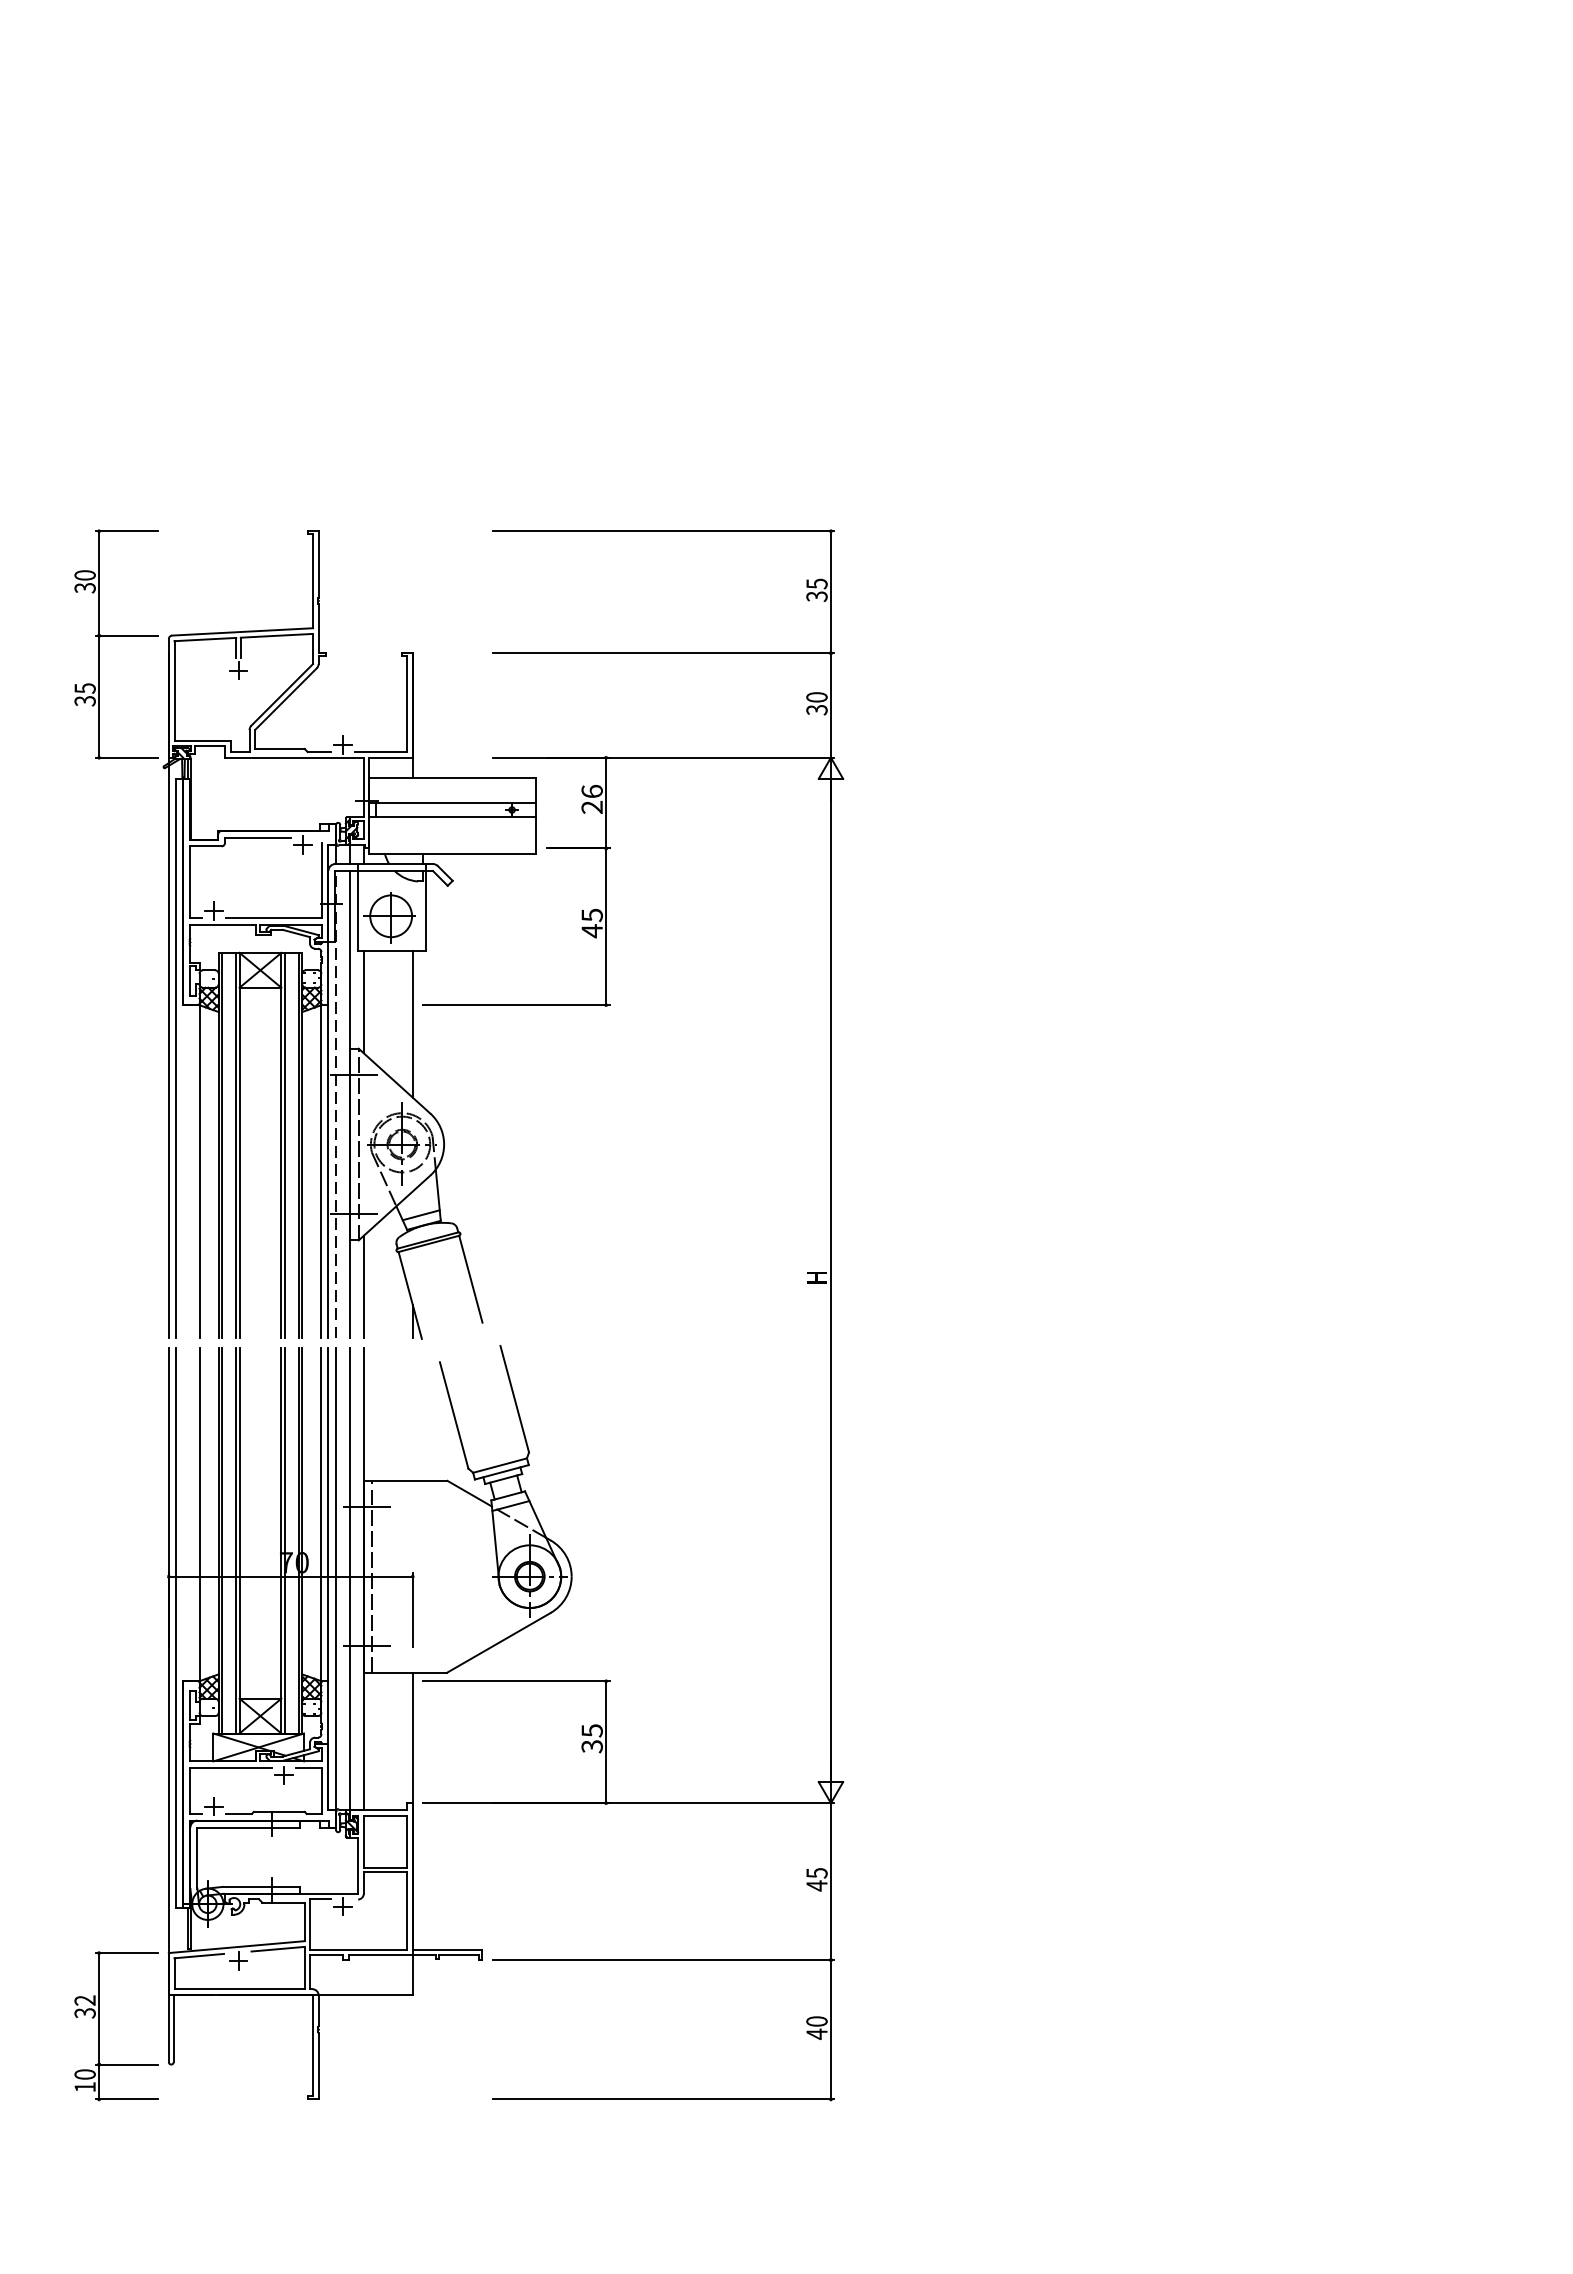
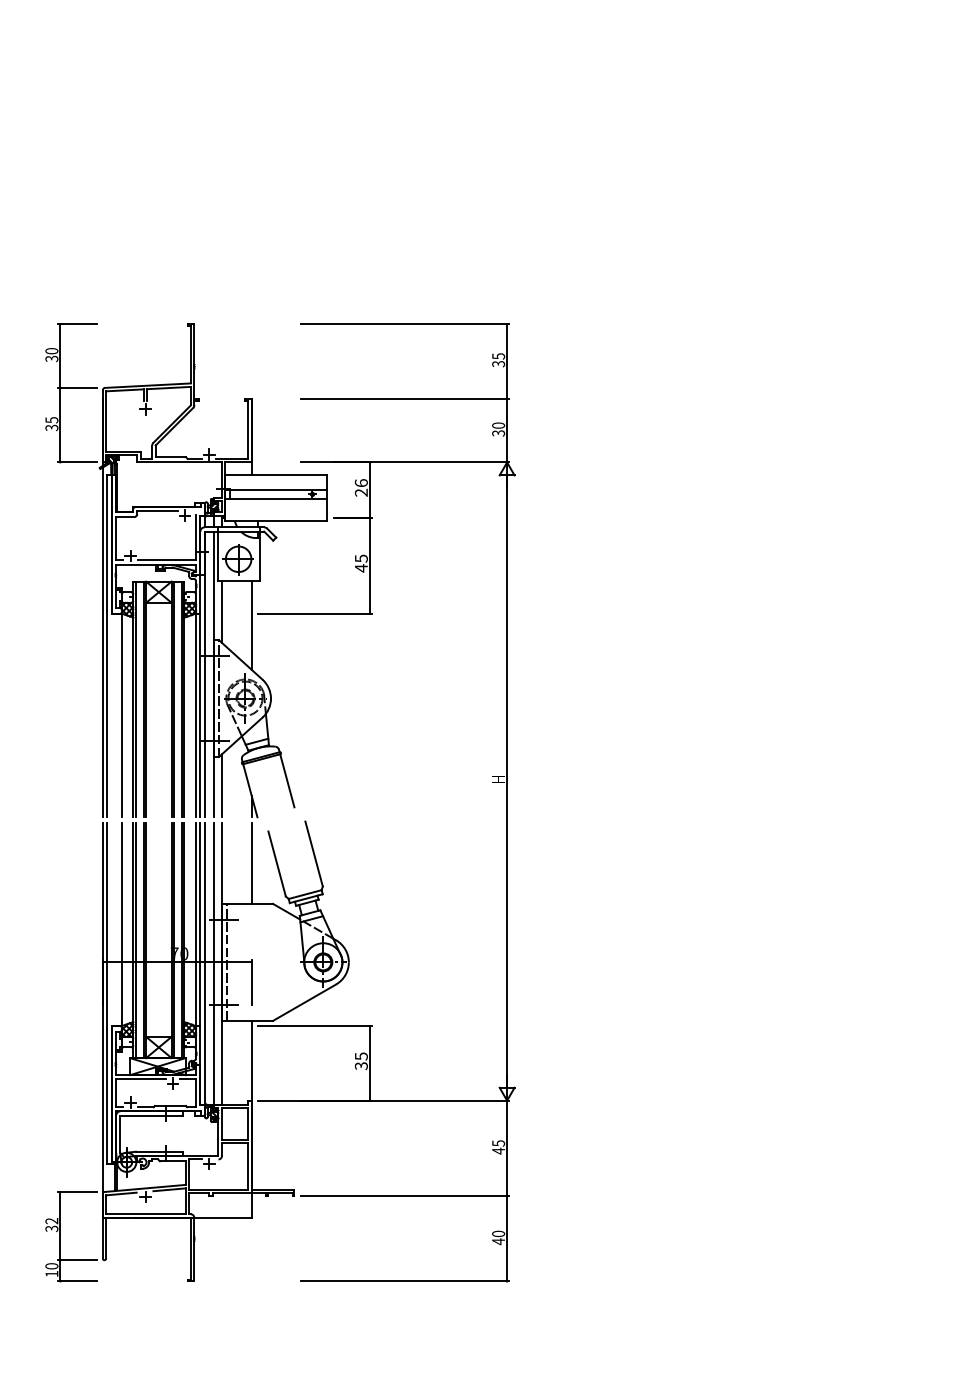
line: (336, 1105) -> (205, 674), dashed -> solid
line: (412, 1414) -> (251, 863), added

